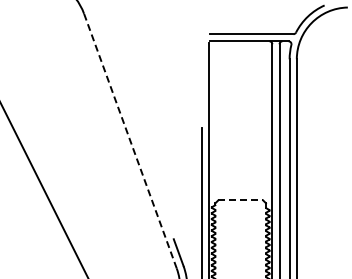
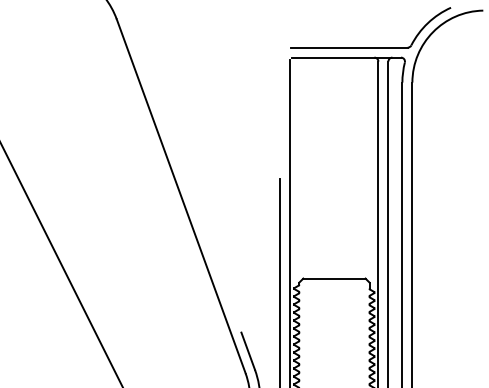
line: (130, 141) -> (181, 196), dashed -> solid
line: (241, 200) -> (335, 278), dashed -> solid

